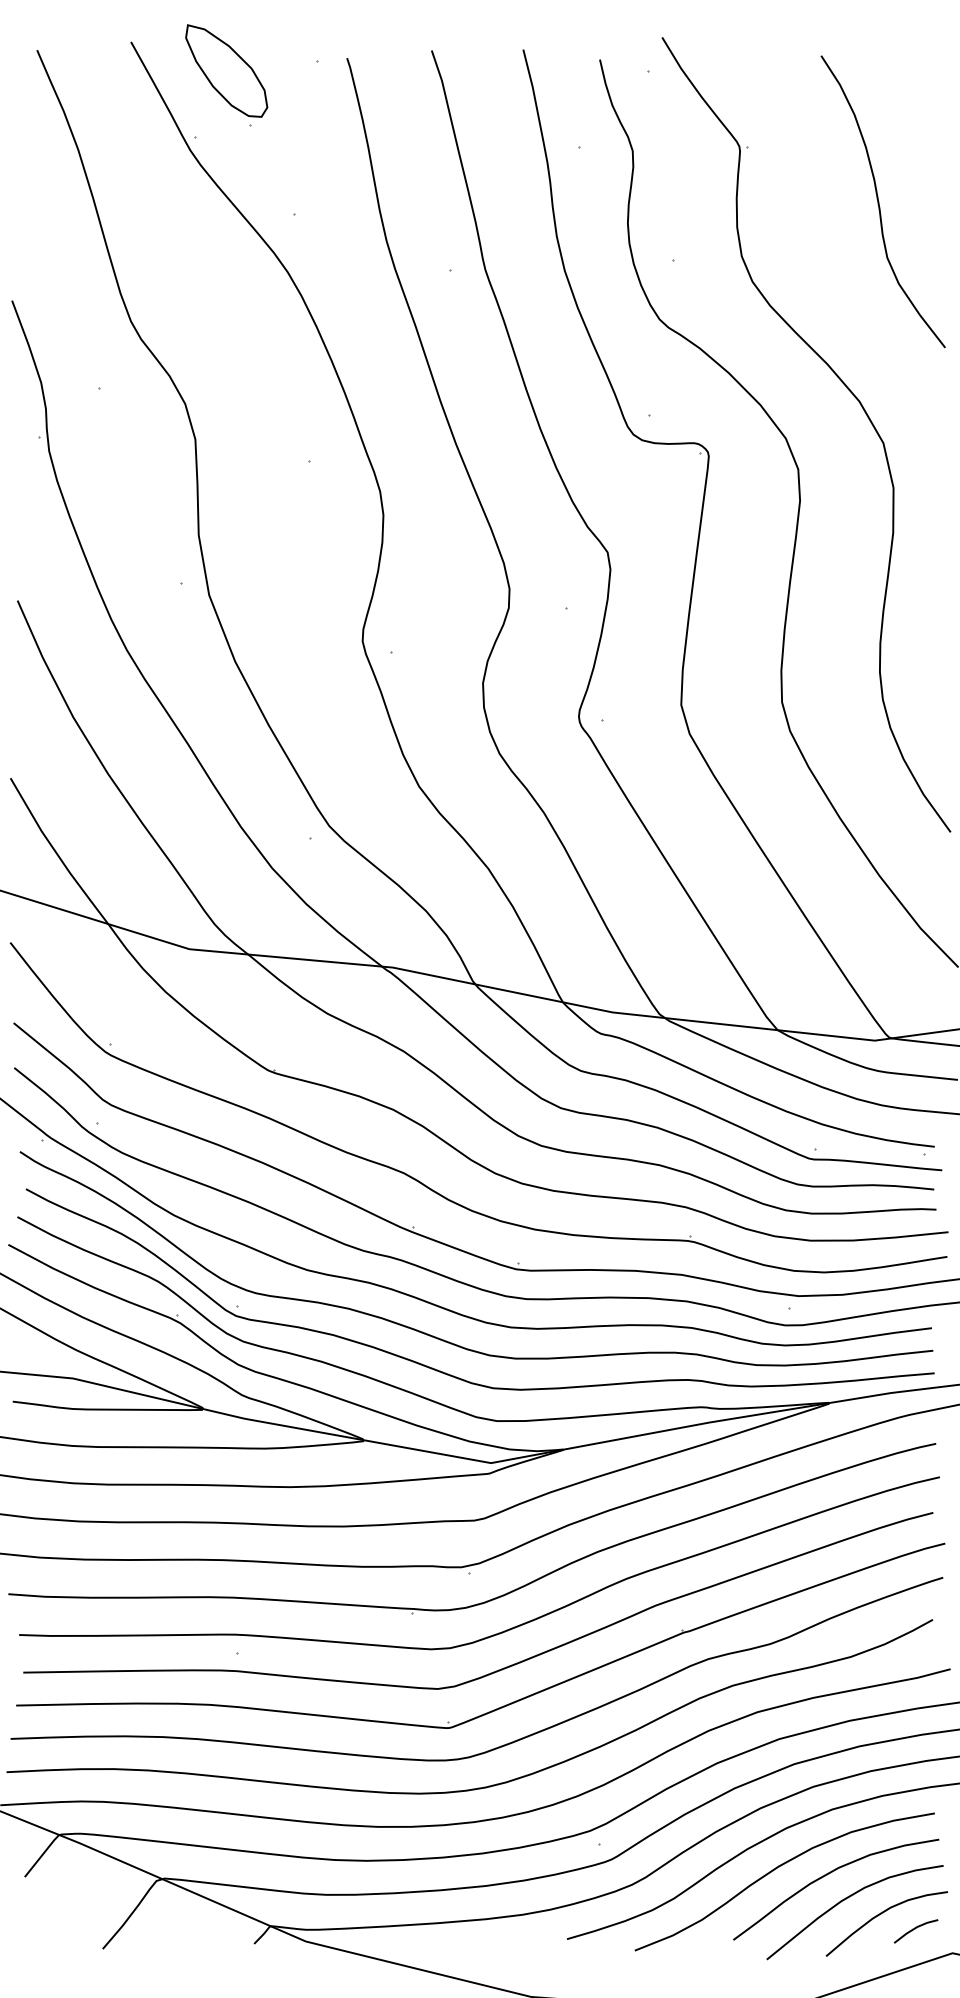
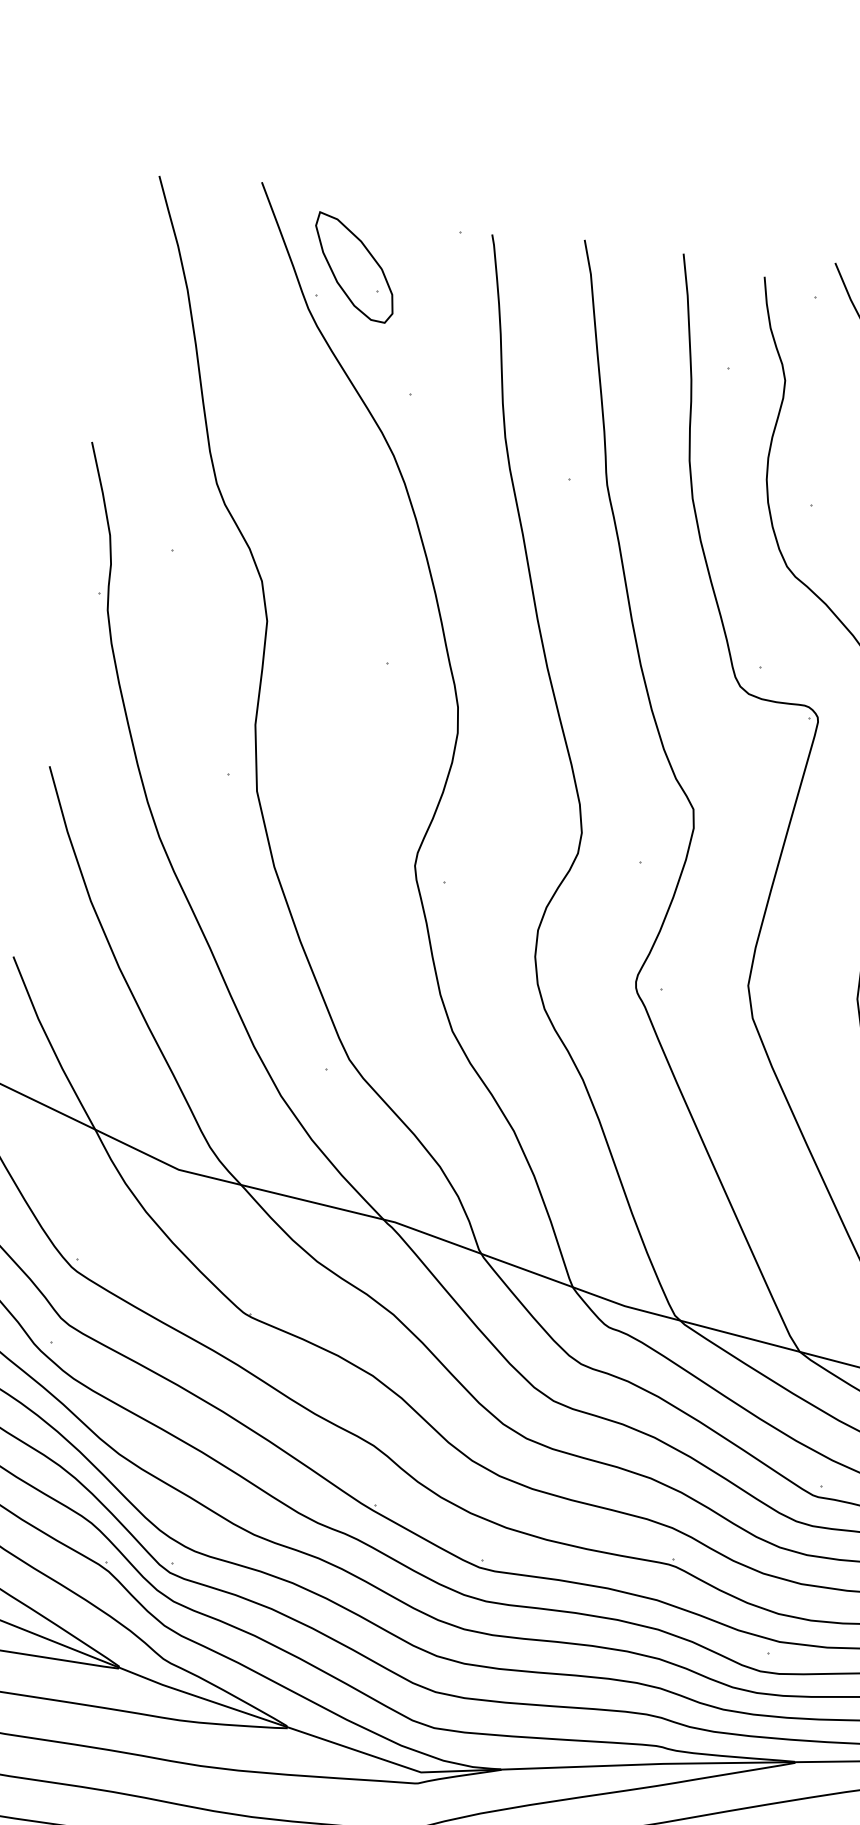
part: (226, 70) -> (354, 267), moved

